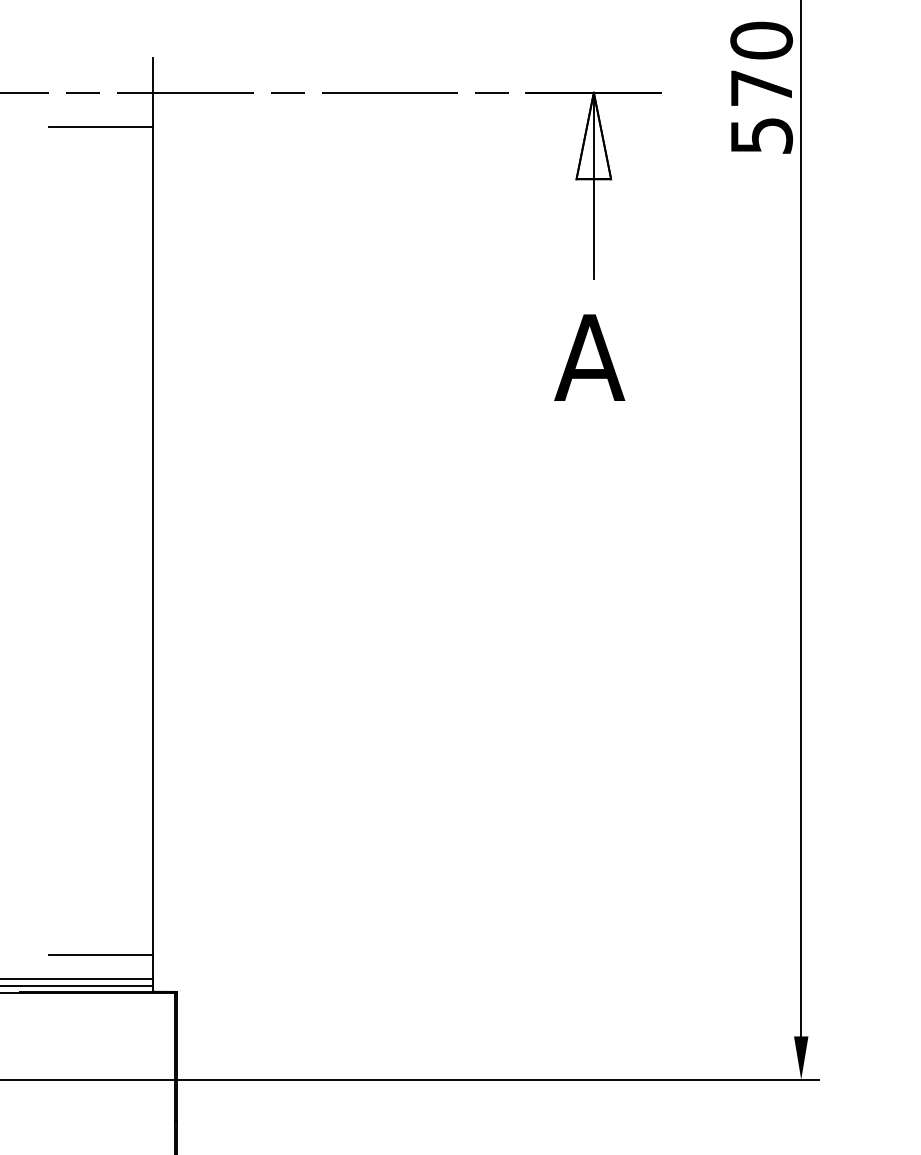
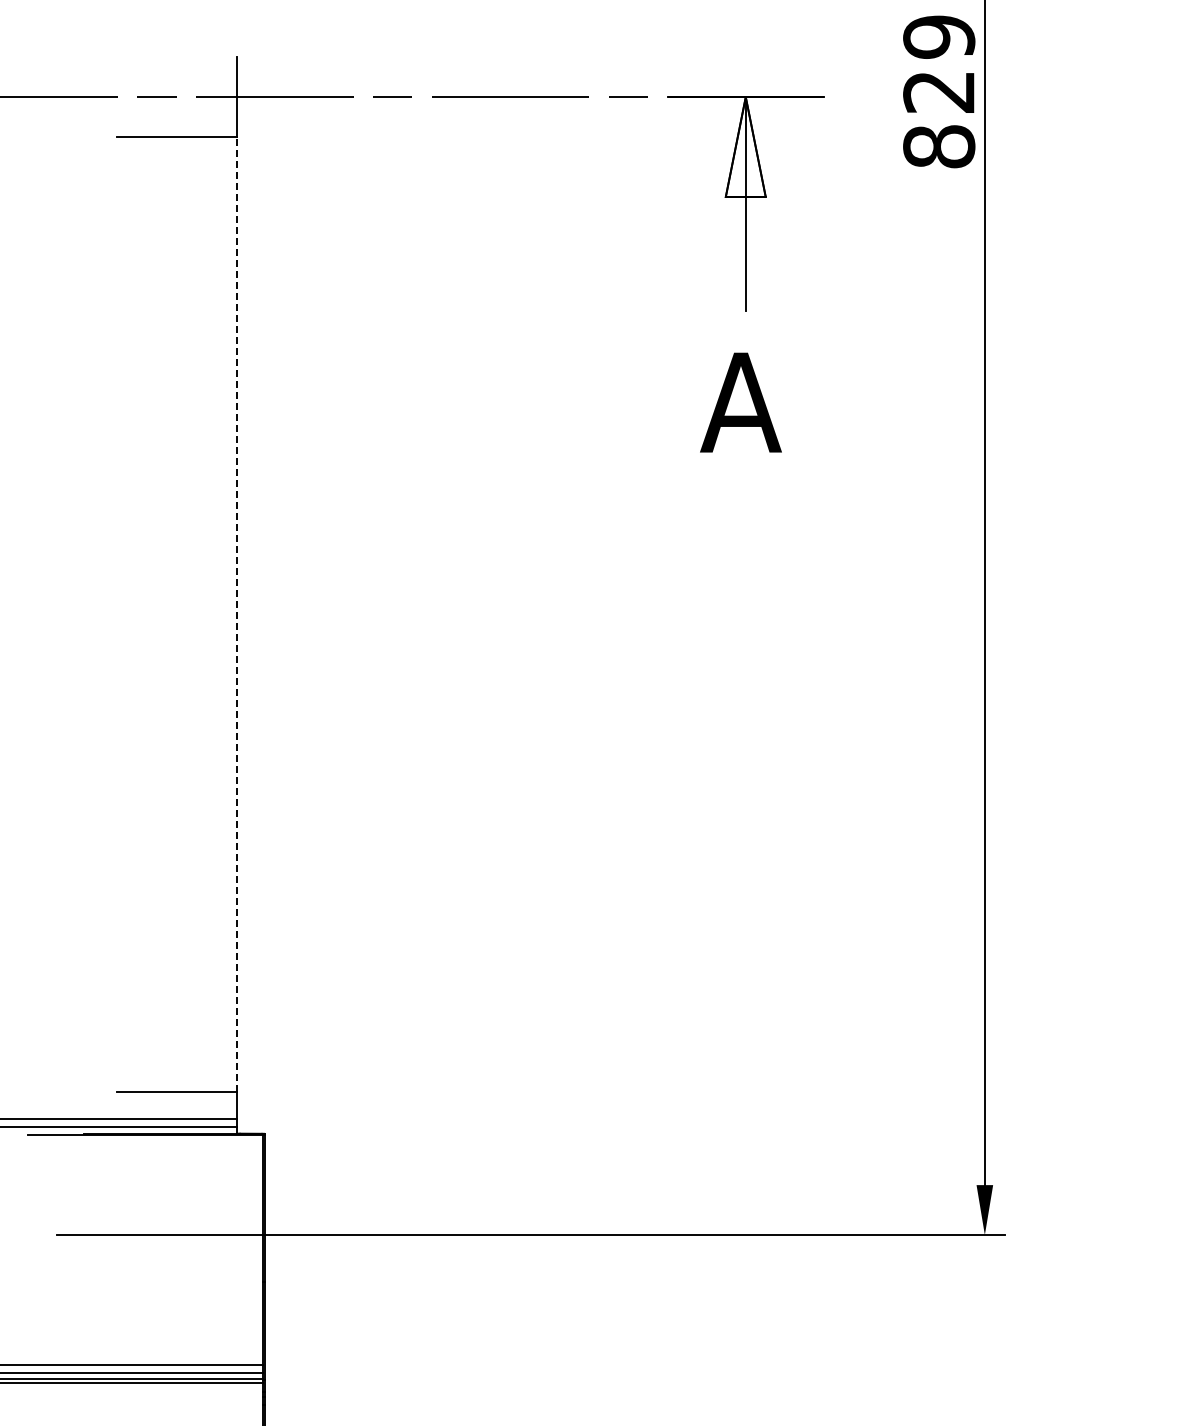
text: (761, 87) -> (939, 91), 570 -> 829
line: (152, 540) -> (237, 613), solid -> dashed

